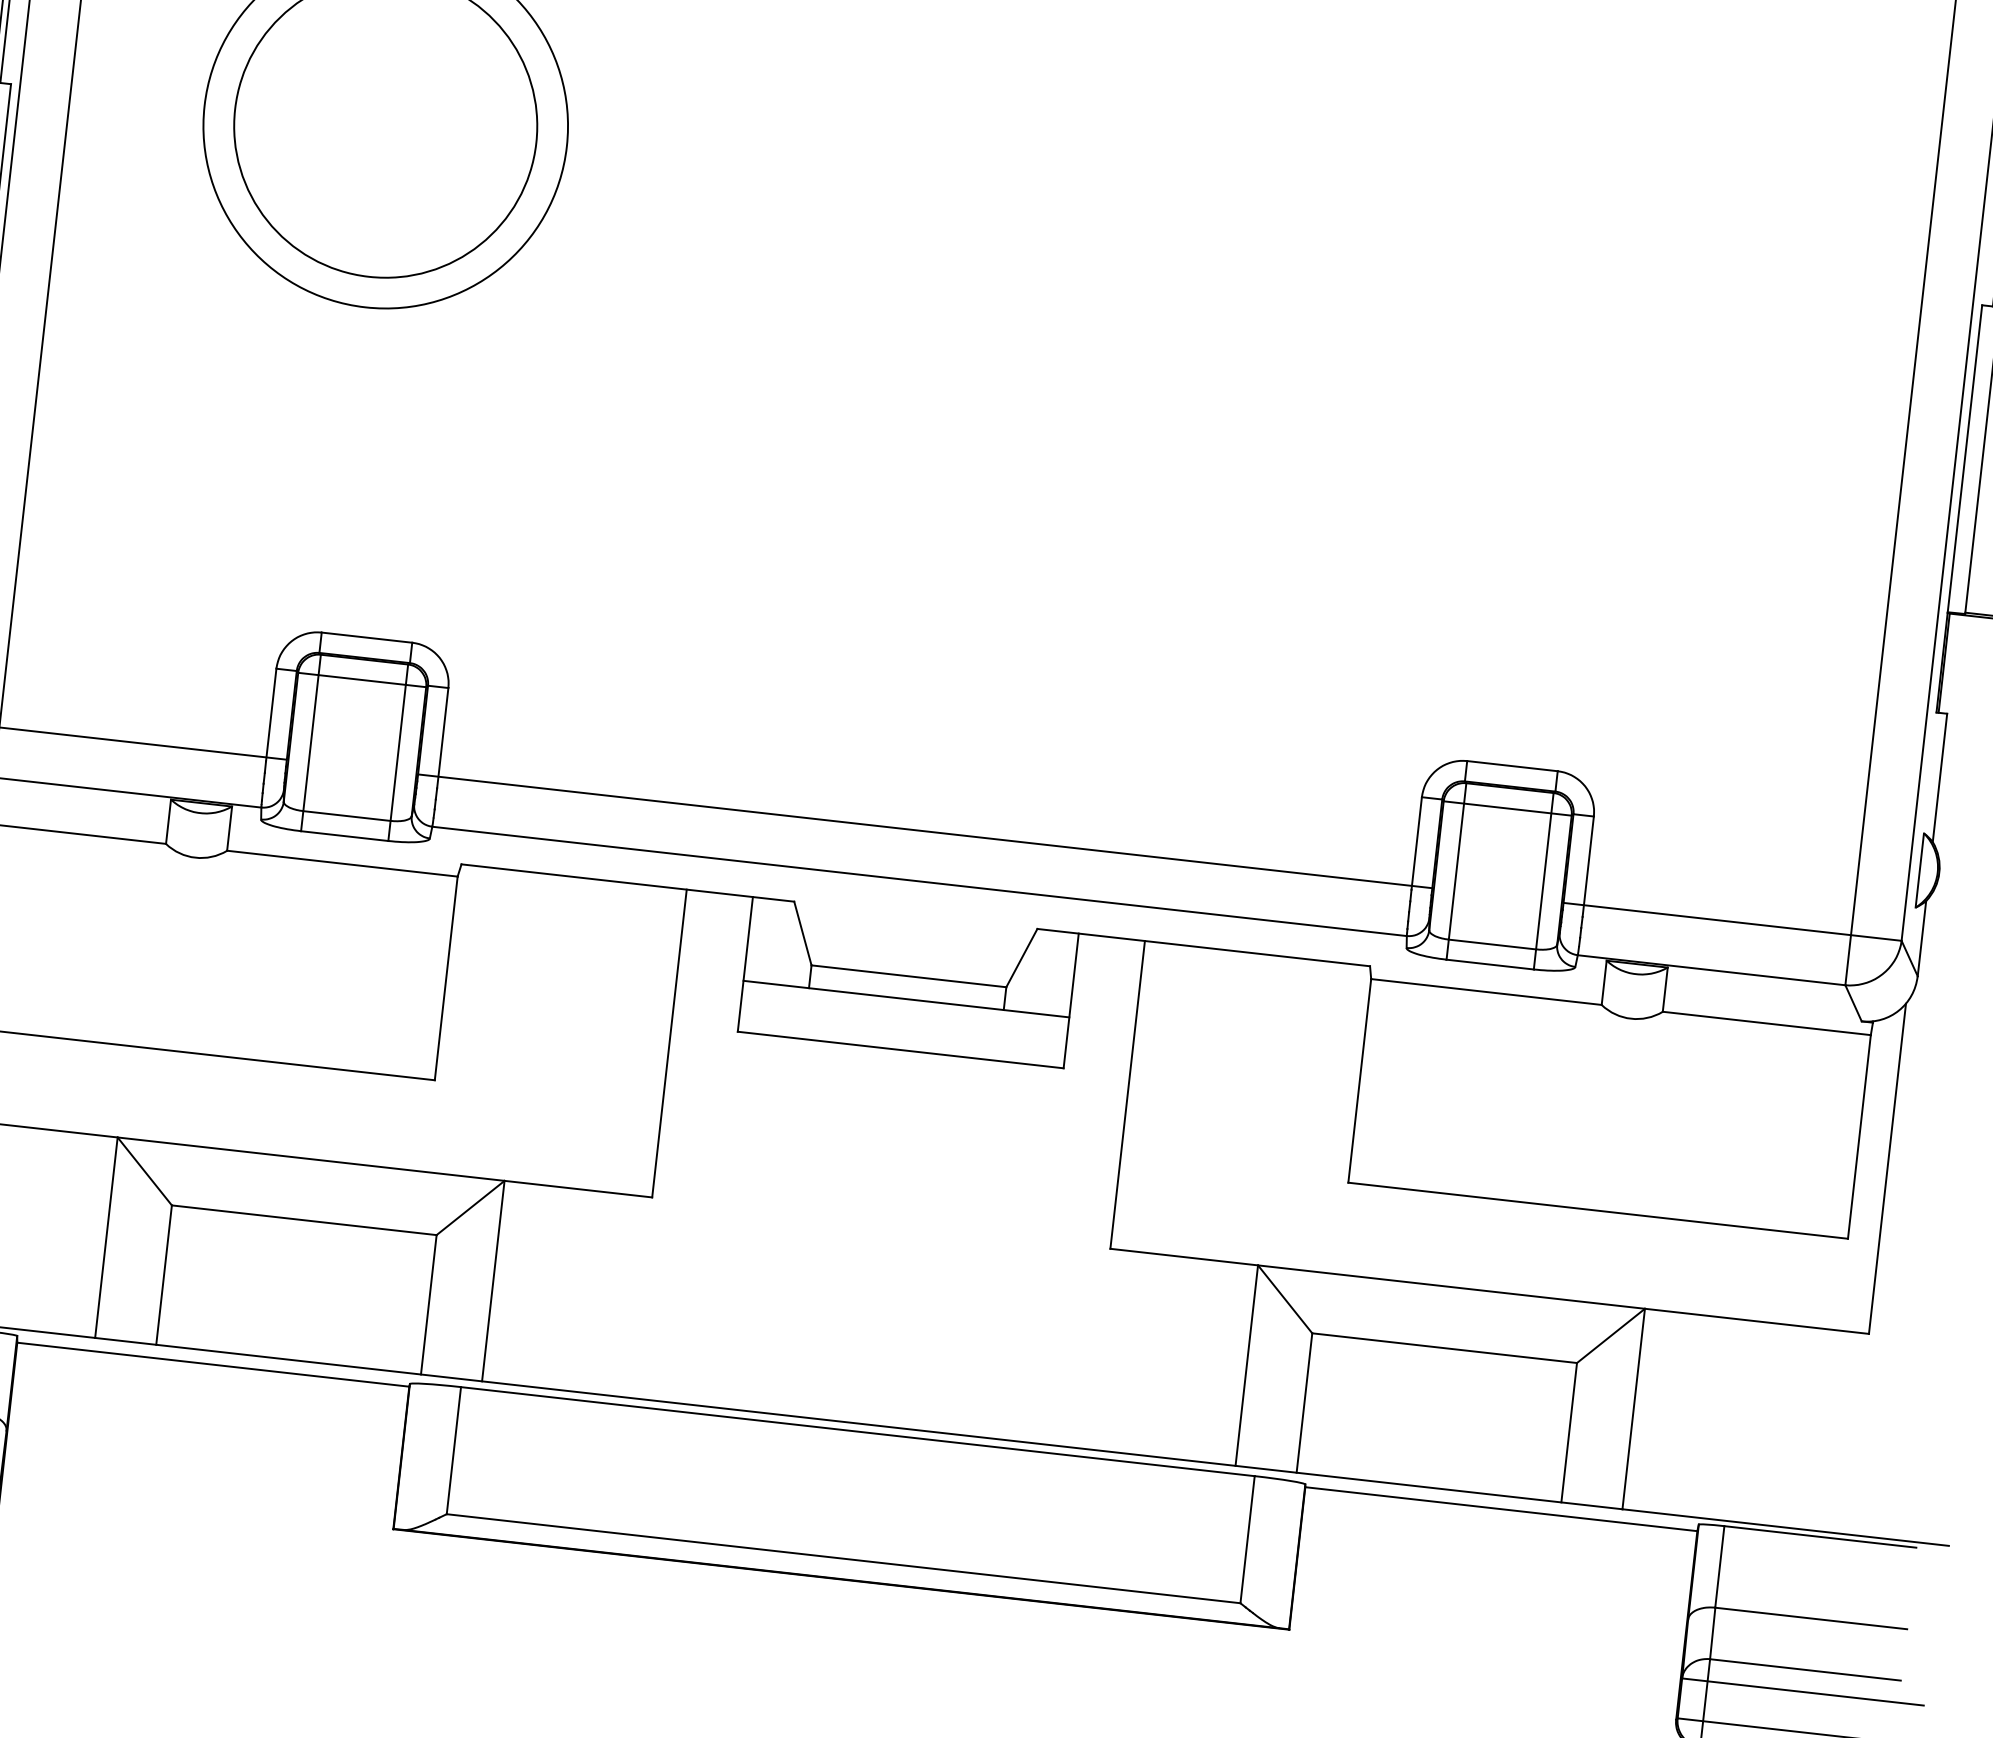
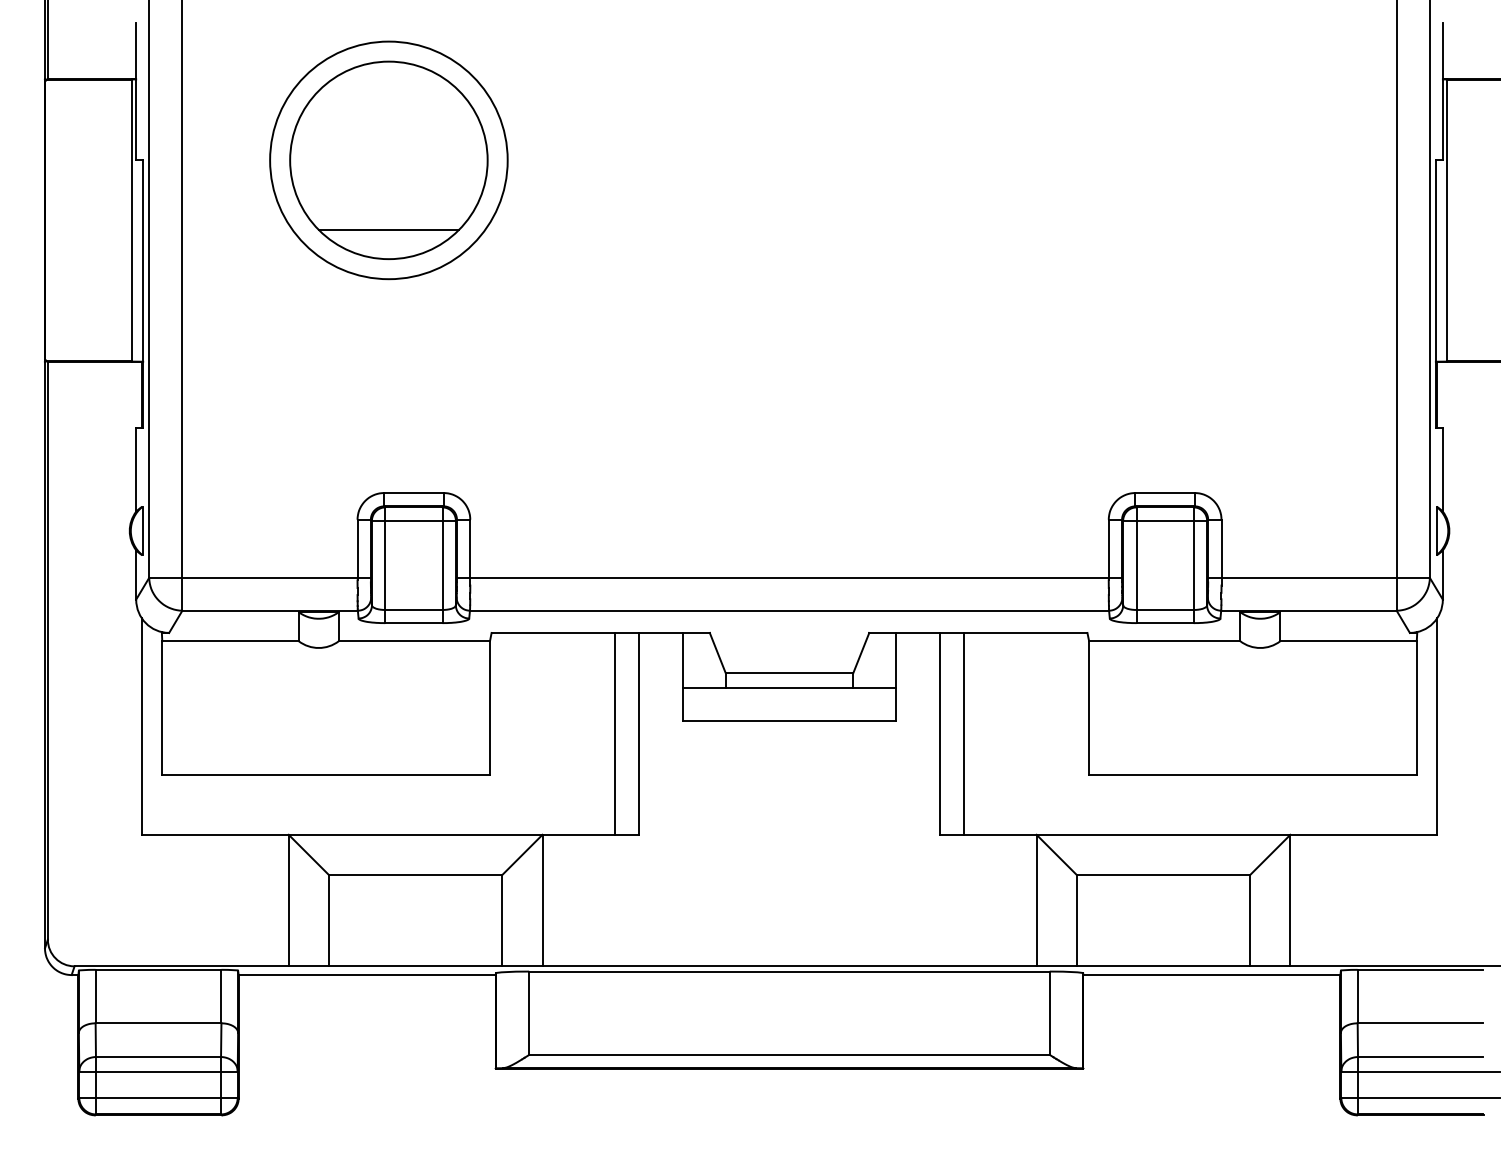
line: (373, 233) -> (388, 230), added
line: (633, 1038) -> (615, 733), added
line: (1165, 1098) -> (964, 733), added

